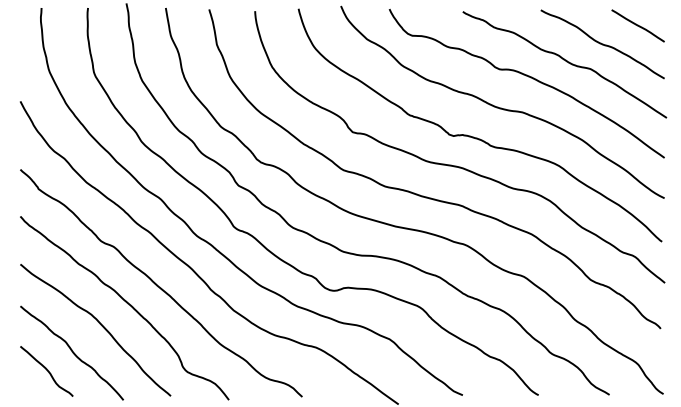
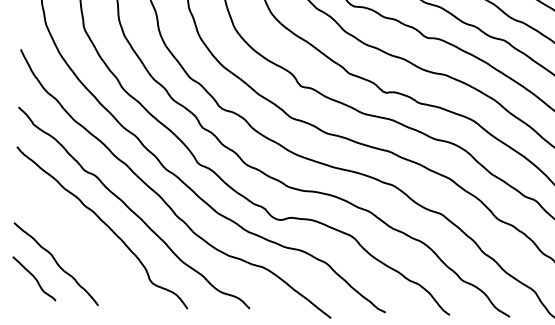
curve: (100, 325) -> (81, 241), removed

